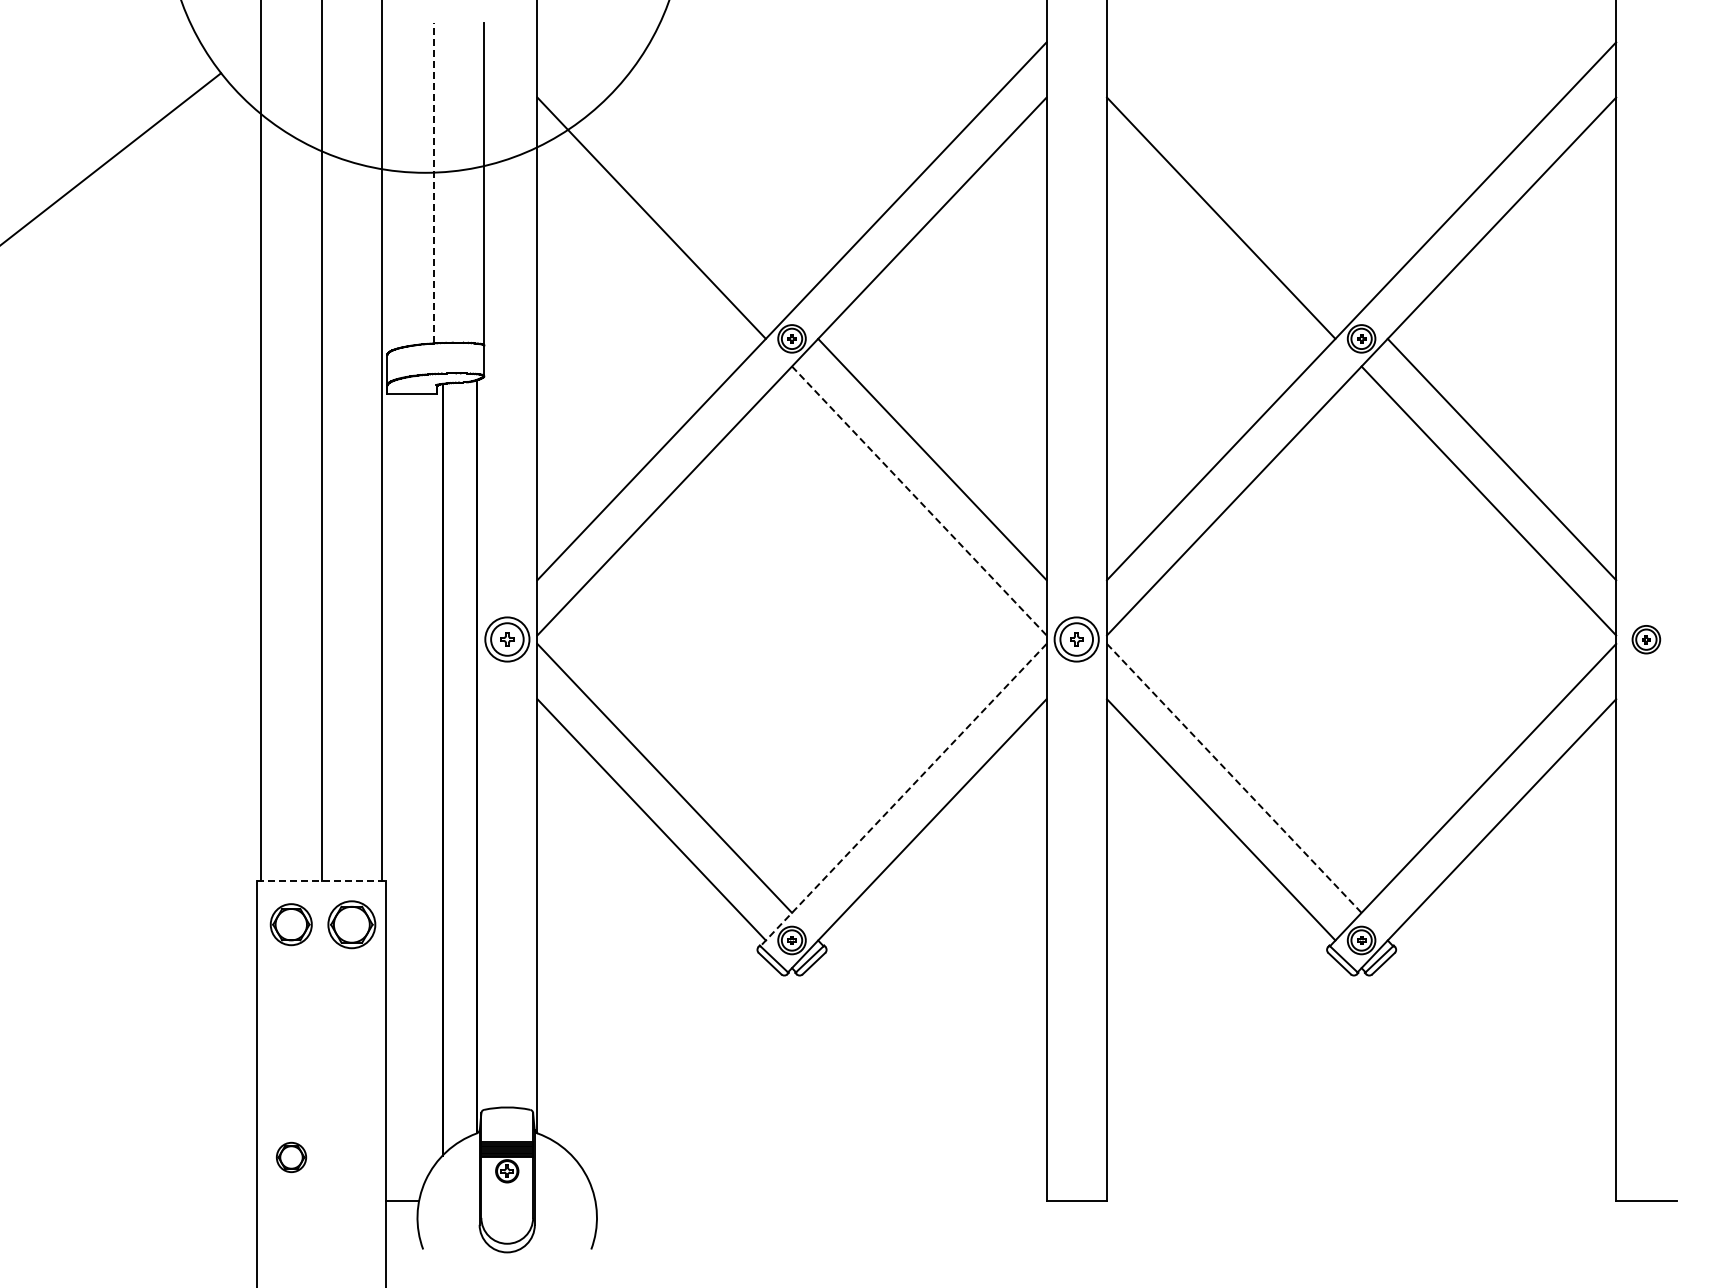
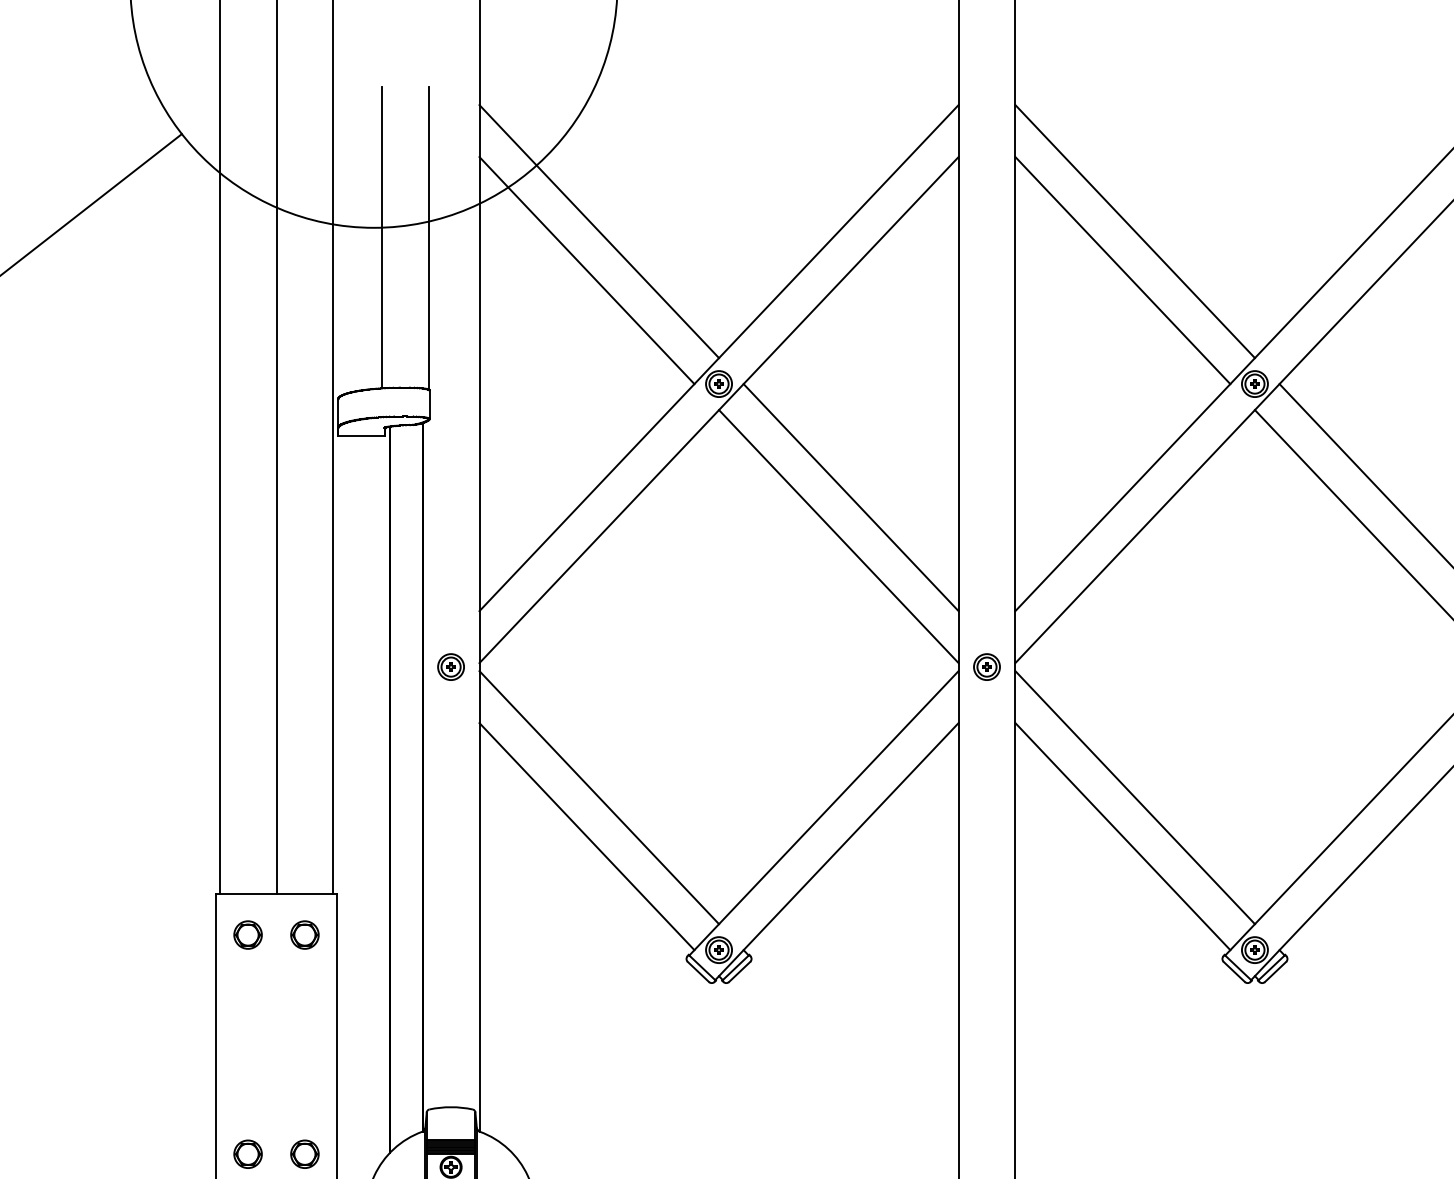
line: (664, 176) -> (599, 231), added
line: (1234, 176) -> (1135, 231), added
line: (433, 182) -> (381, 236), dashed -> solid
line: (919, 501) -> (838, 537), dashed -> solid
part: (506, 639) -> (450, 666), size x0.62
part: (1076, 639) -> (986, 666), size x0.62
line: (1234, 778) -> (1135, 797), dashed -> solid
line: (903, 795) -> (823, 813), dashed -> solid
line: (322, 881) -> (277, 894), dashed -> solid
part: (291, 923) -> (248, 934), size x0.71
part: (351, 923) -> (304, 934), size x0.62
part: (351, 1156) -> (304, 1153), added

